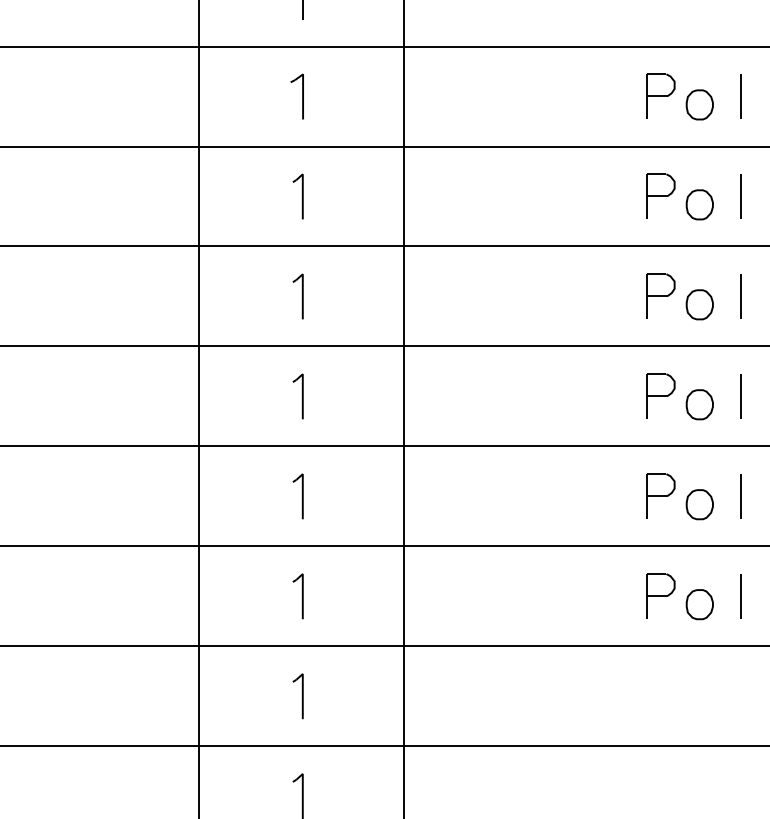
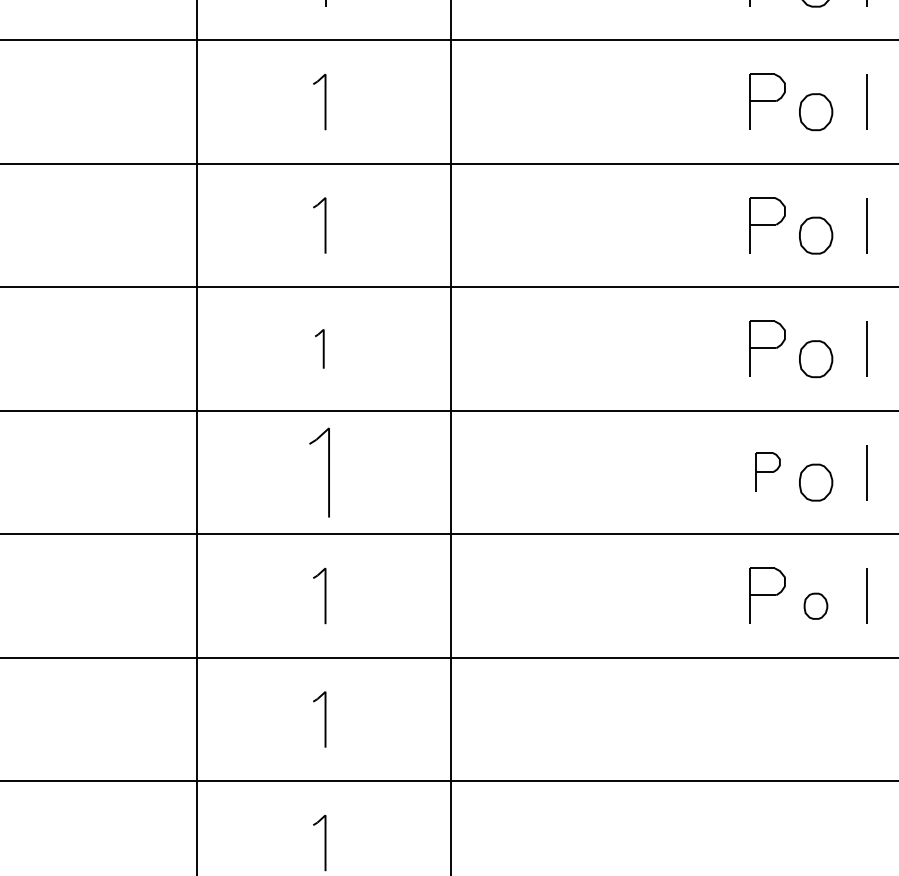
part: (297, 396) -> (318, 348), size x0.7
part: (660, 495) -> (767, 471), size x0.7
part: (297, 496) -> (318, 472), size x1.6
part: (699, 604) -> (815, 605), size x0.7

